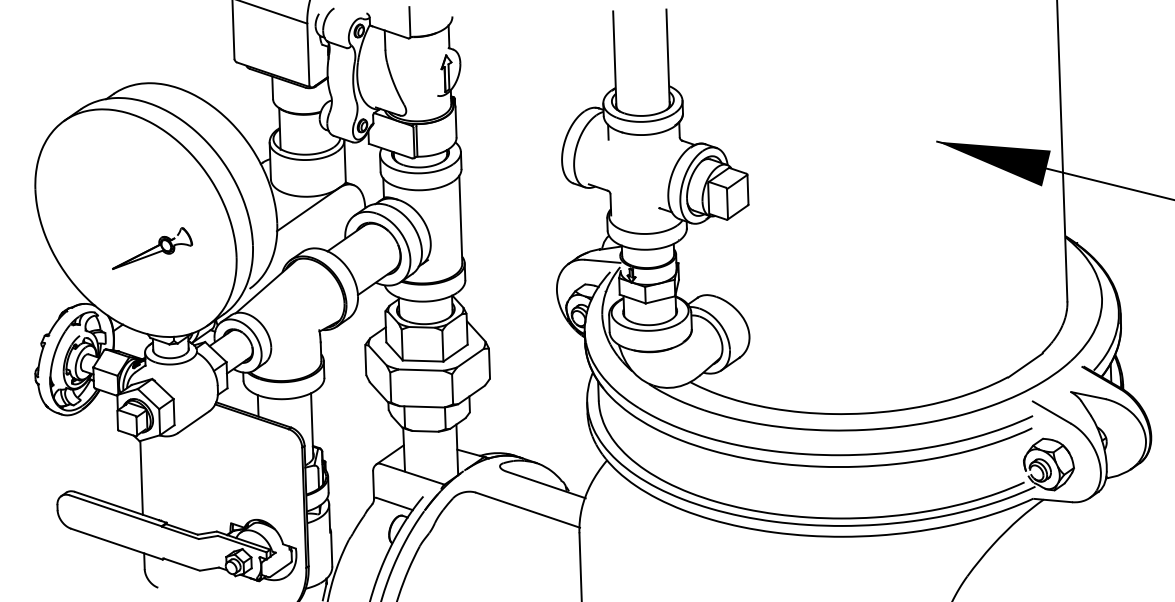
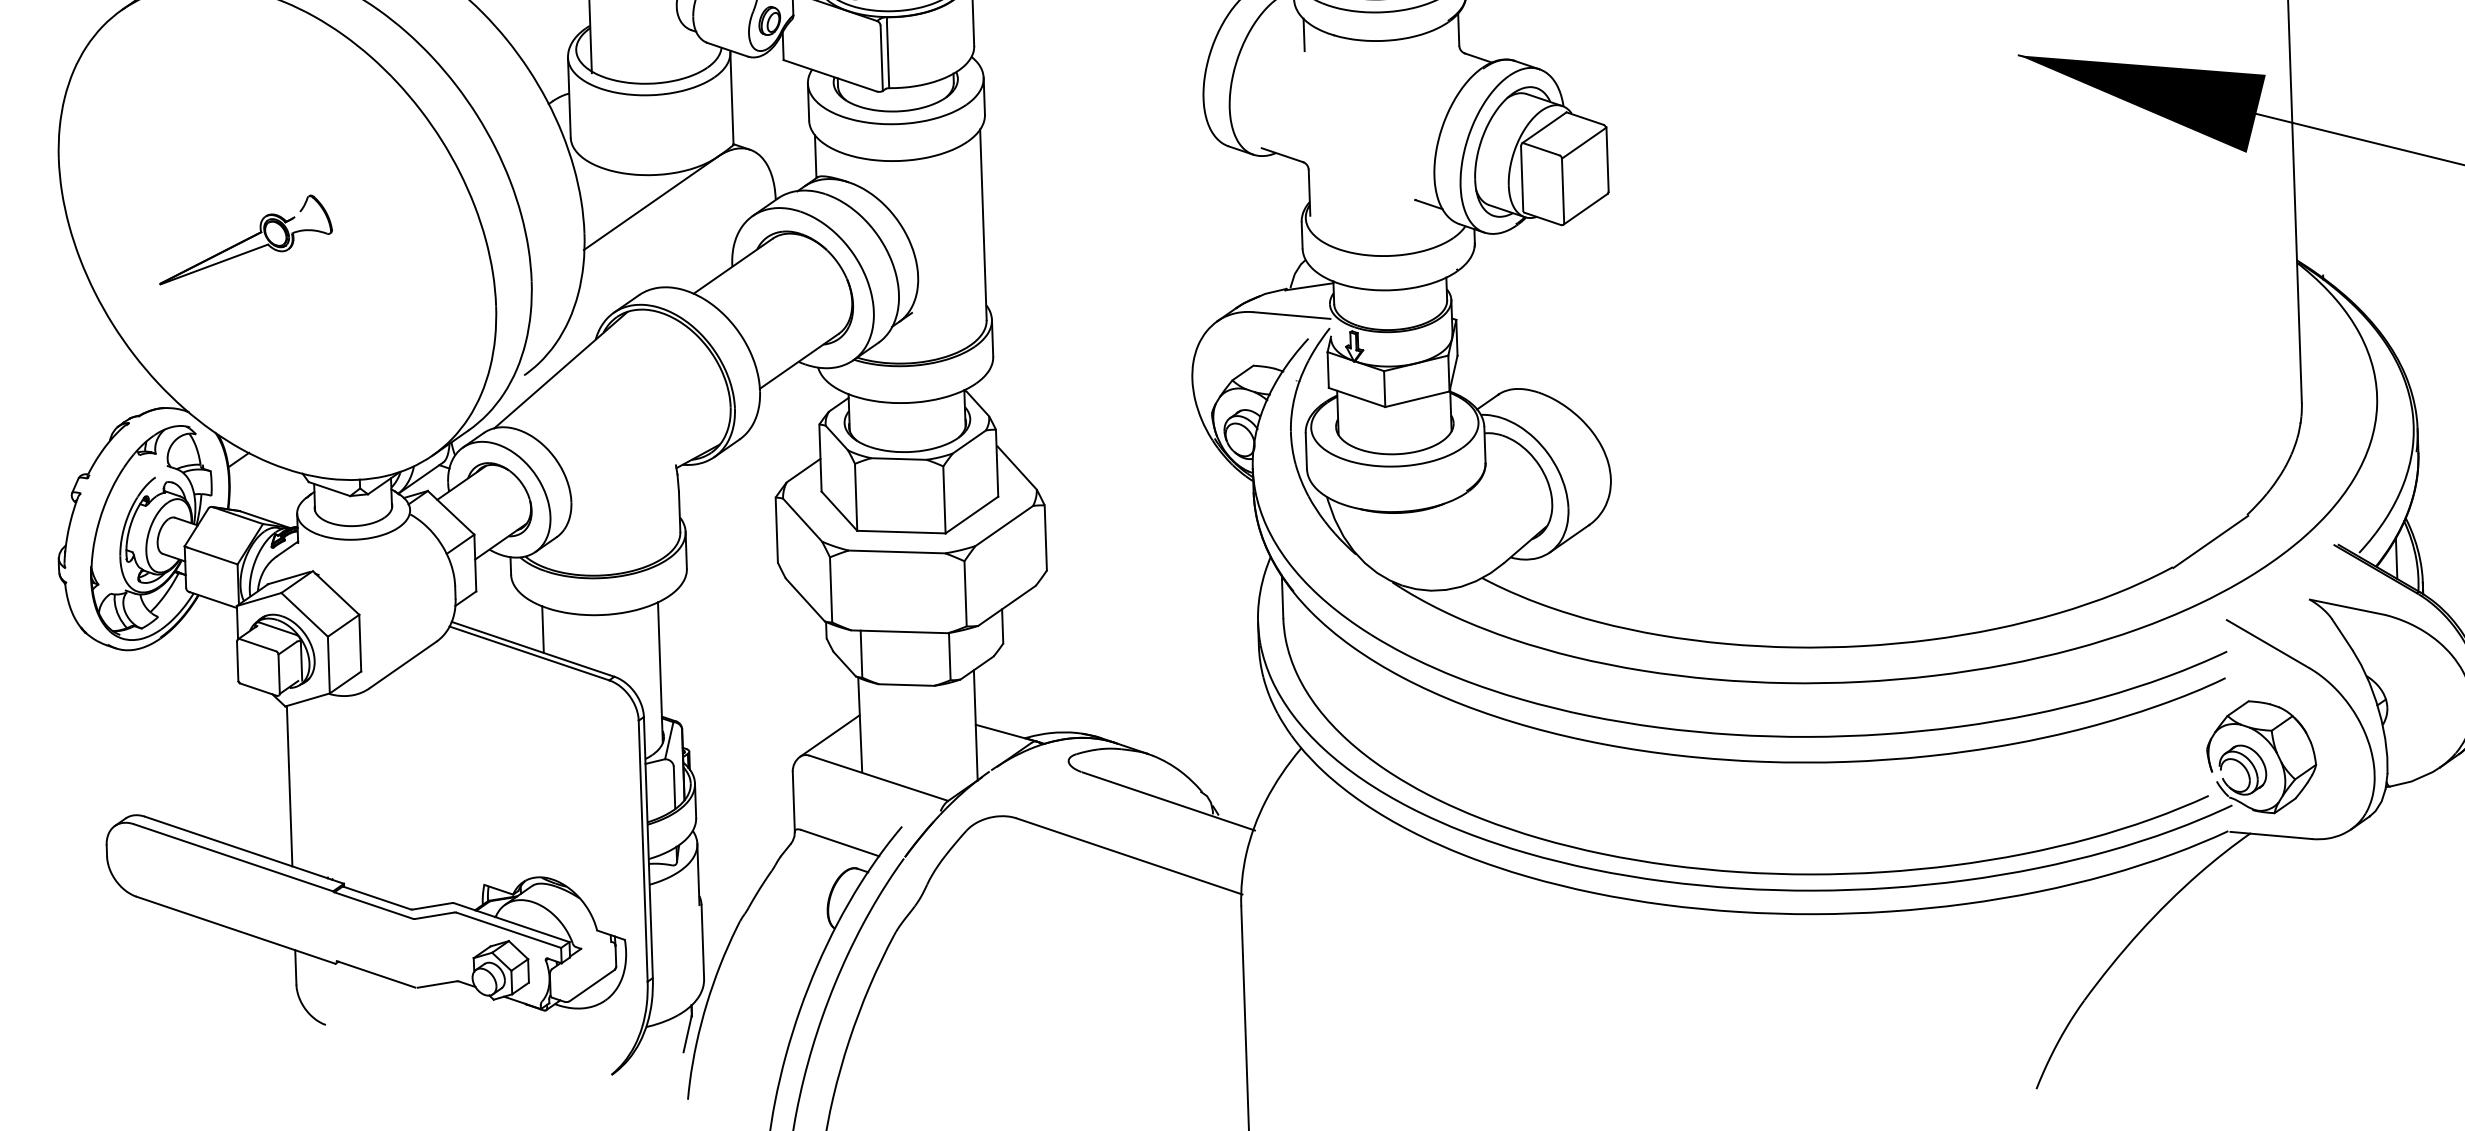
part: (152, 248) -> (245, 239), moved

